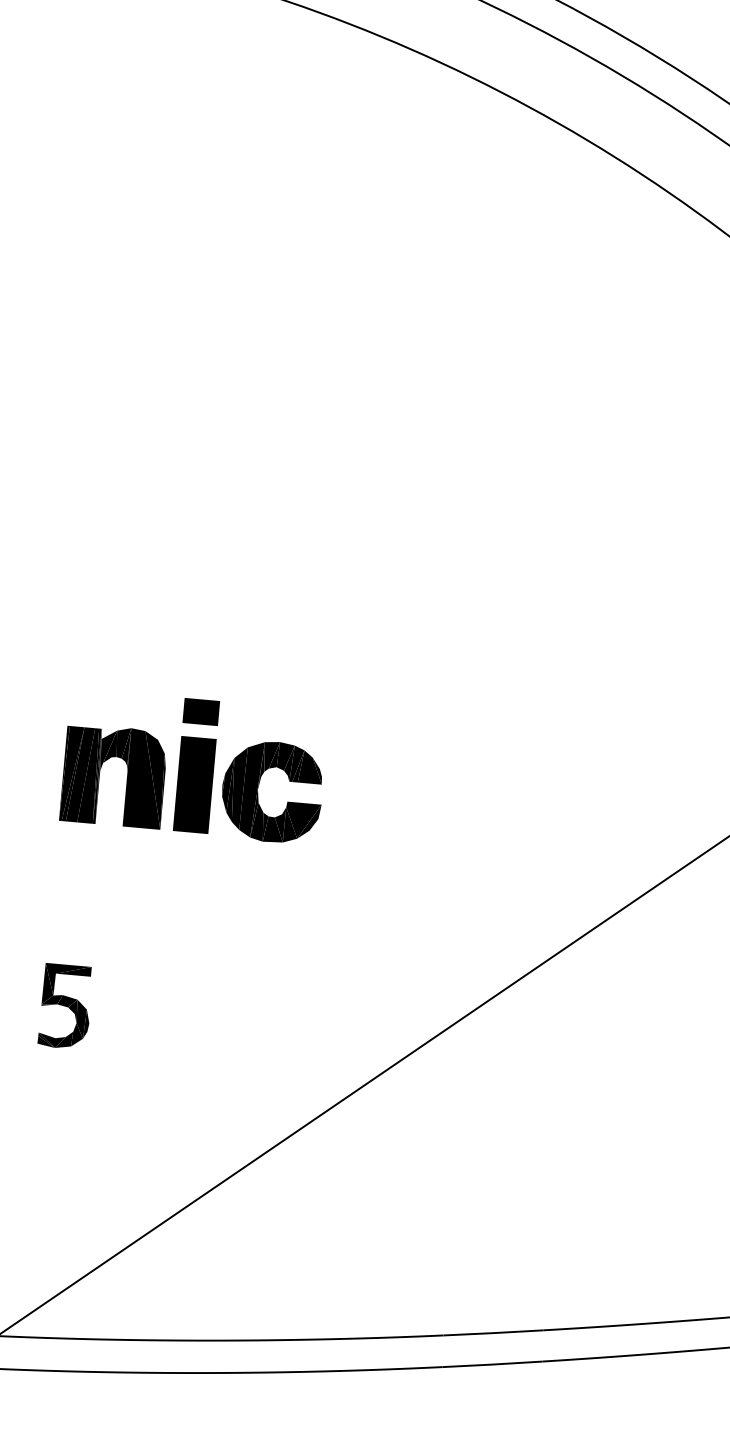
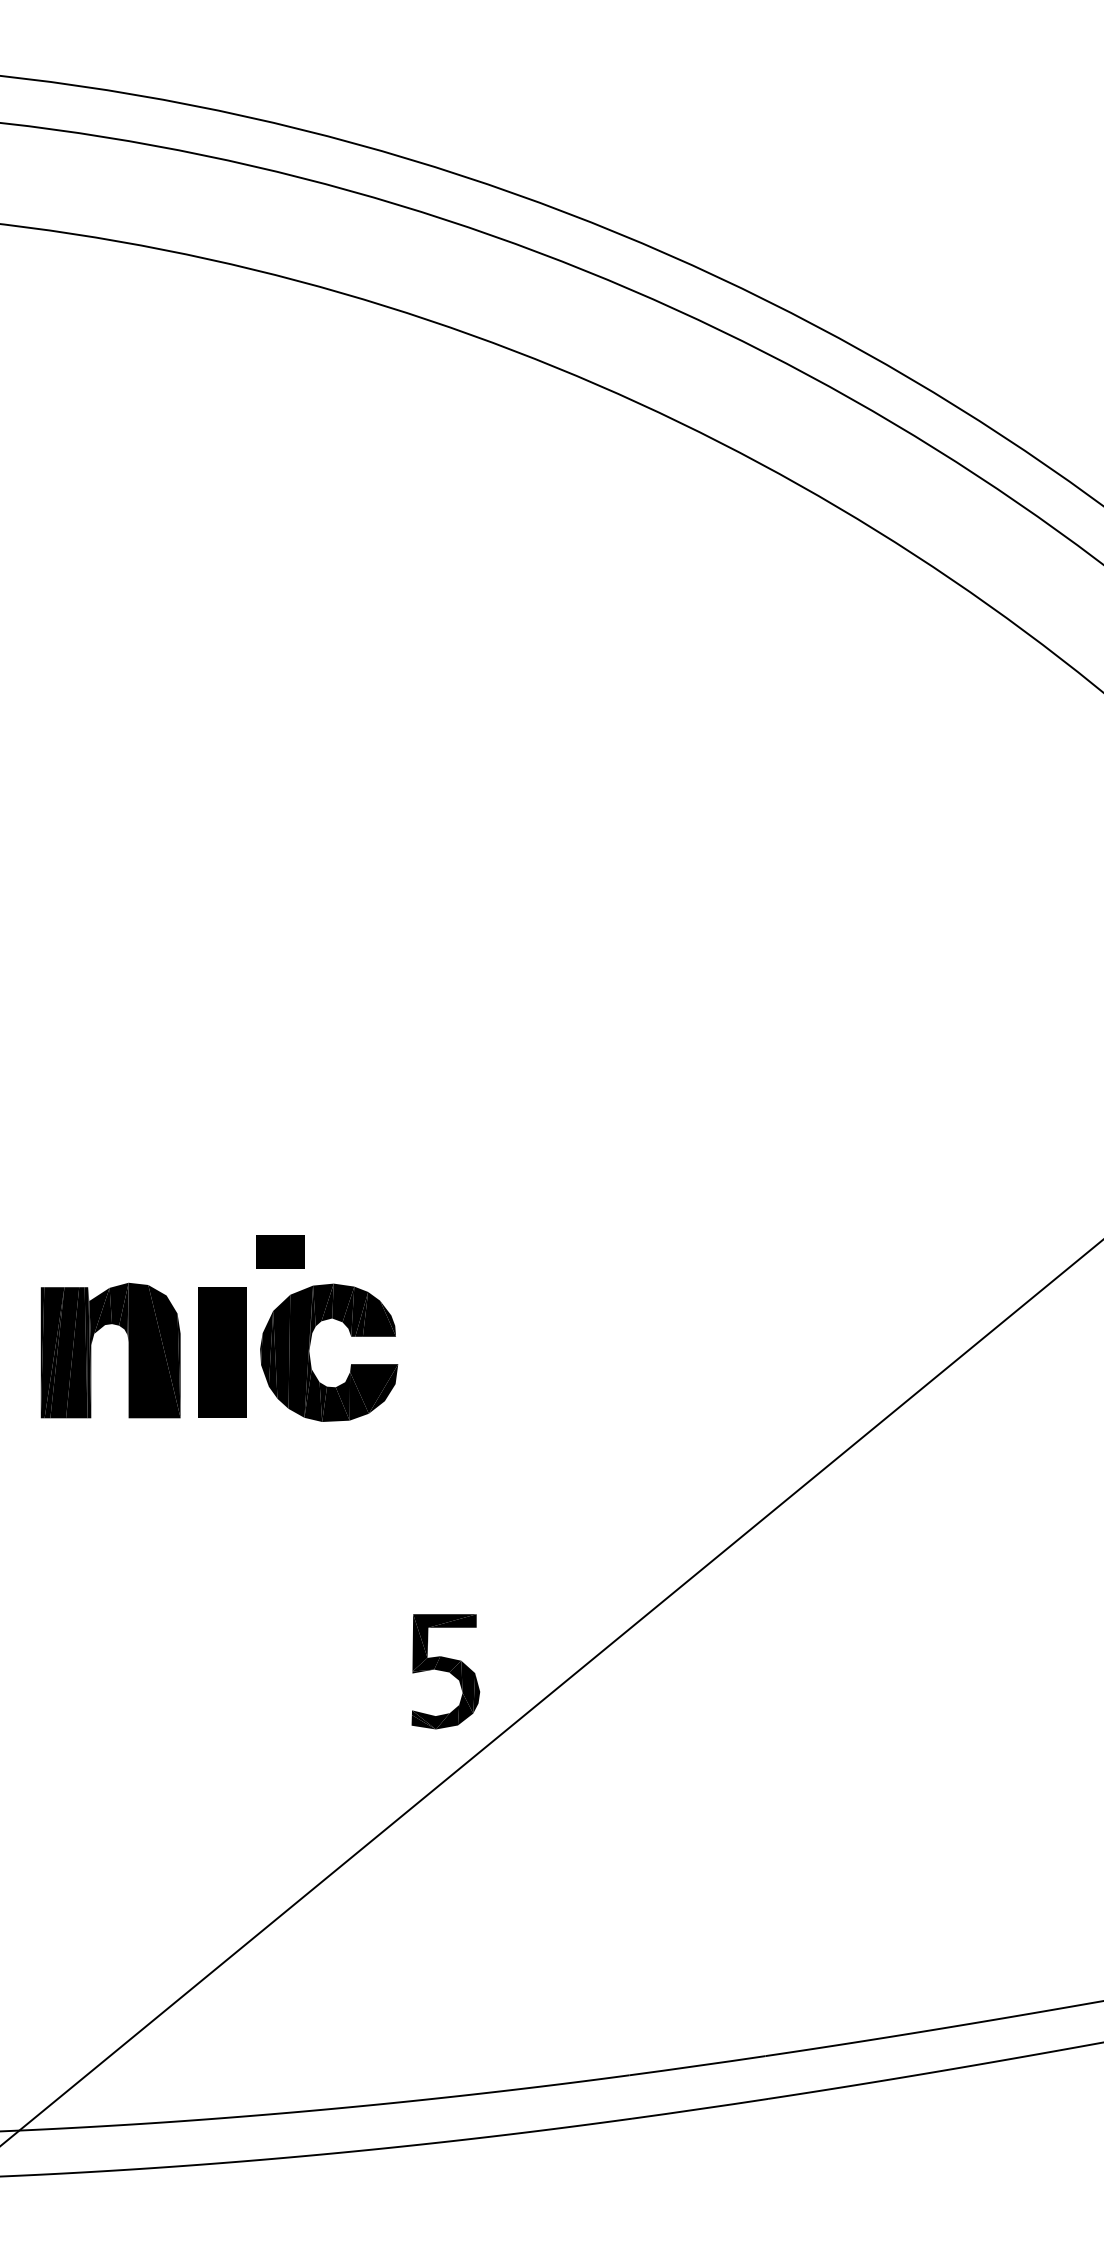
part: (201, 711) -> (280, 1251), moved
part: (65, 1006) -> (445, 1671), moved

